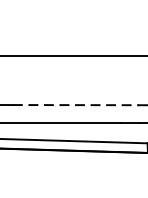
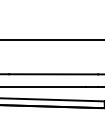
line: (75, 105) -> (53, 74), dashed -> solid

